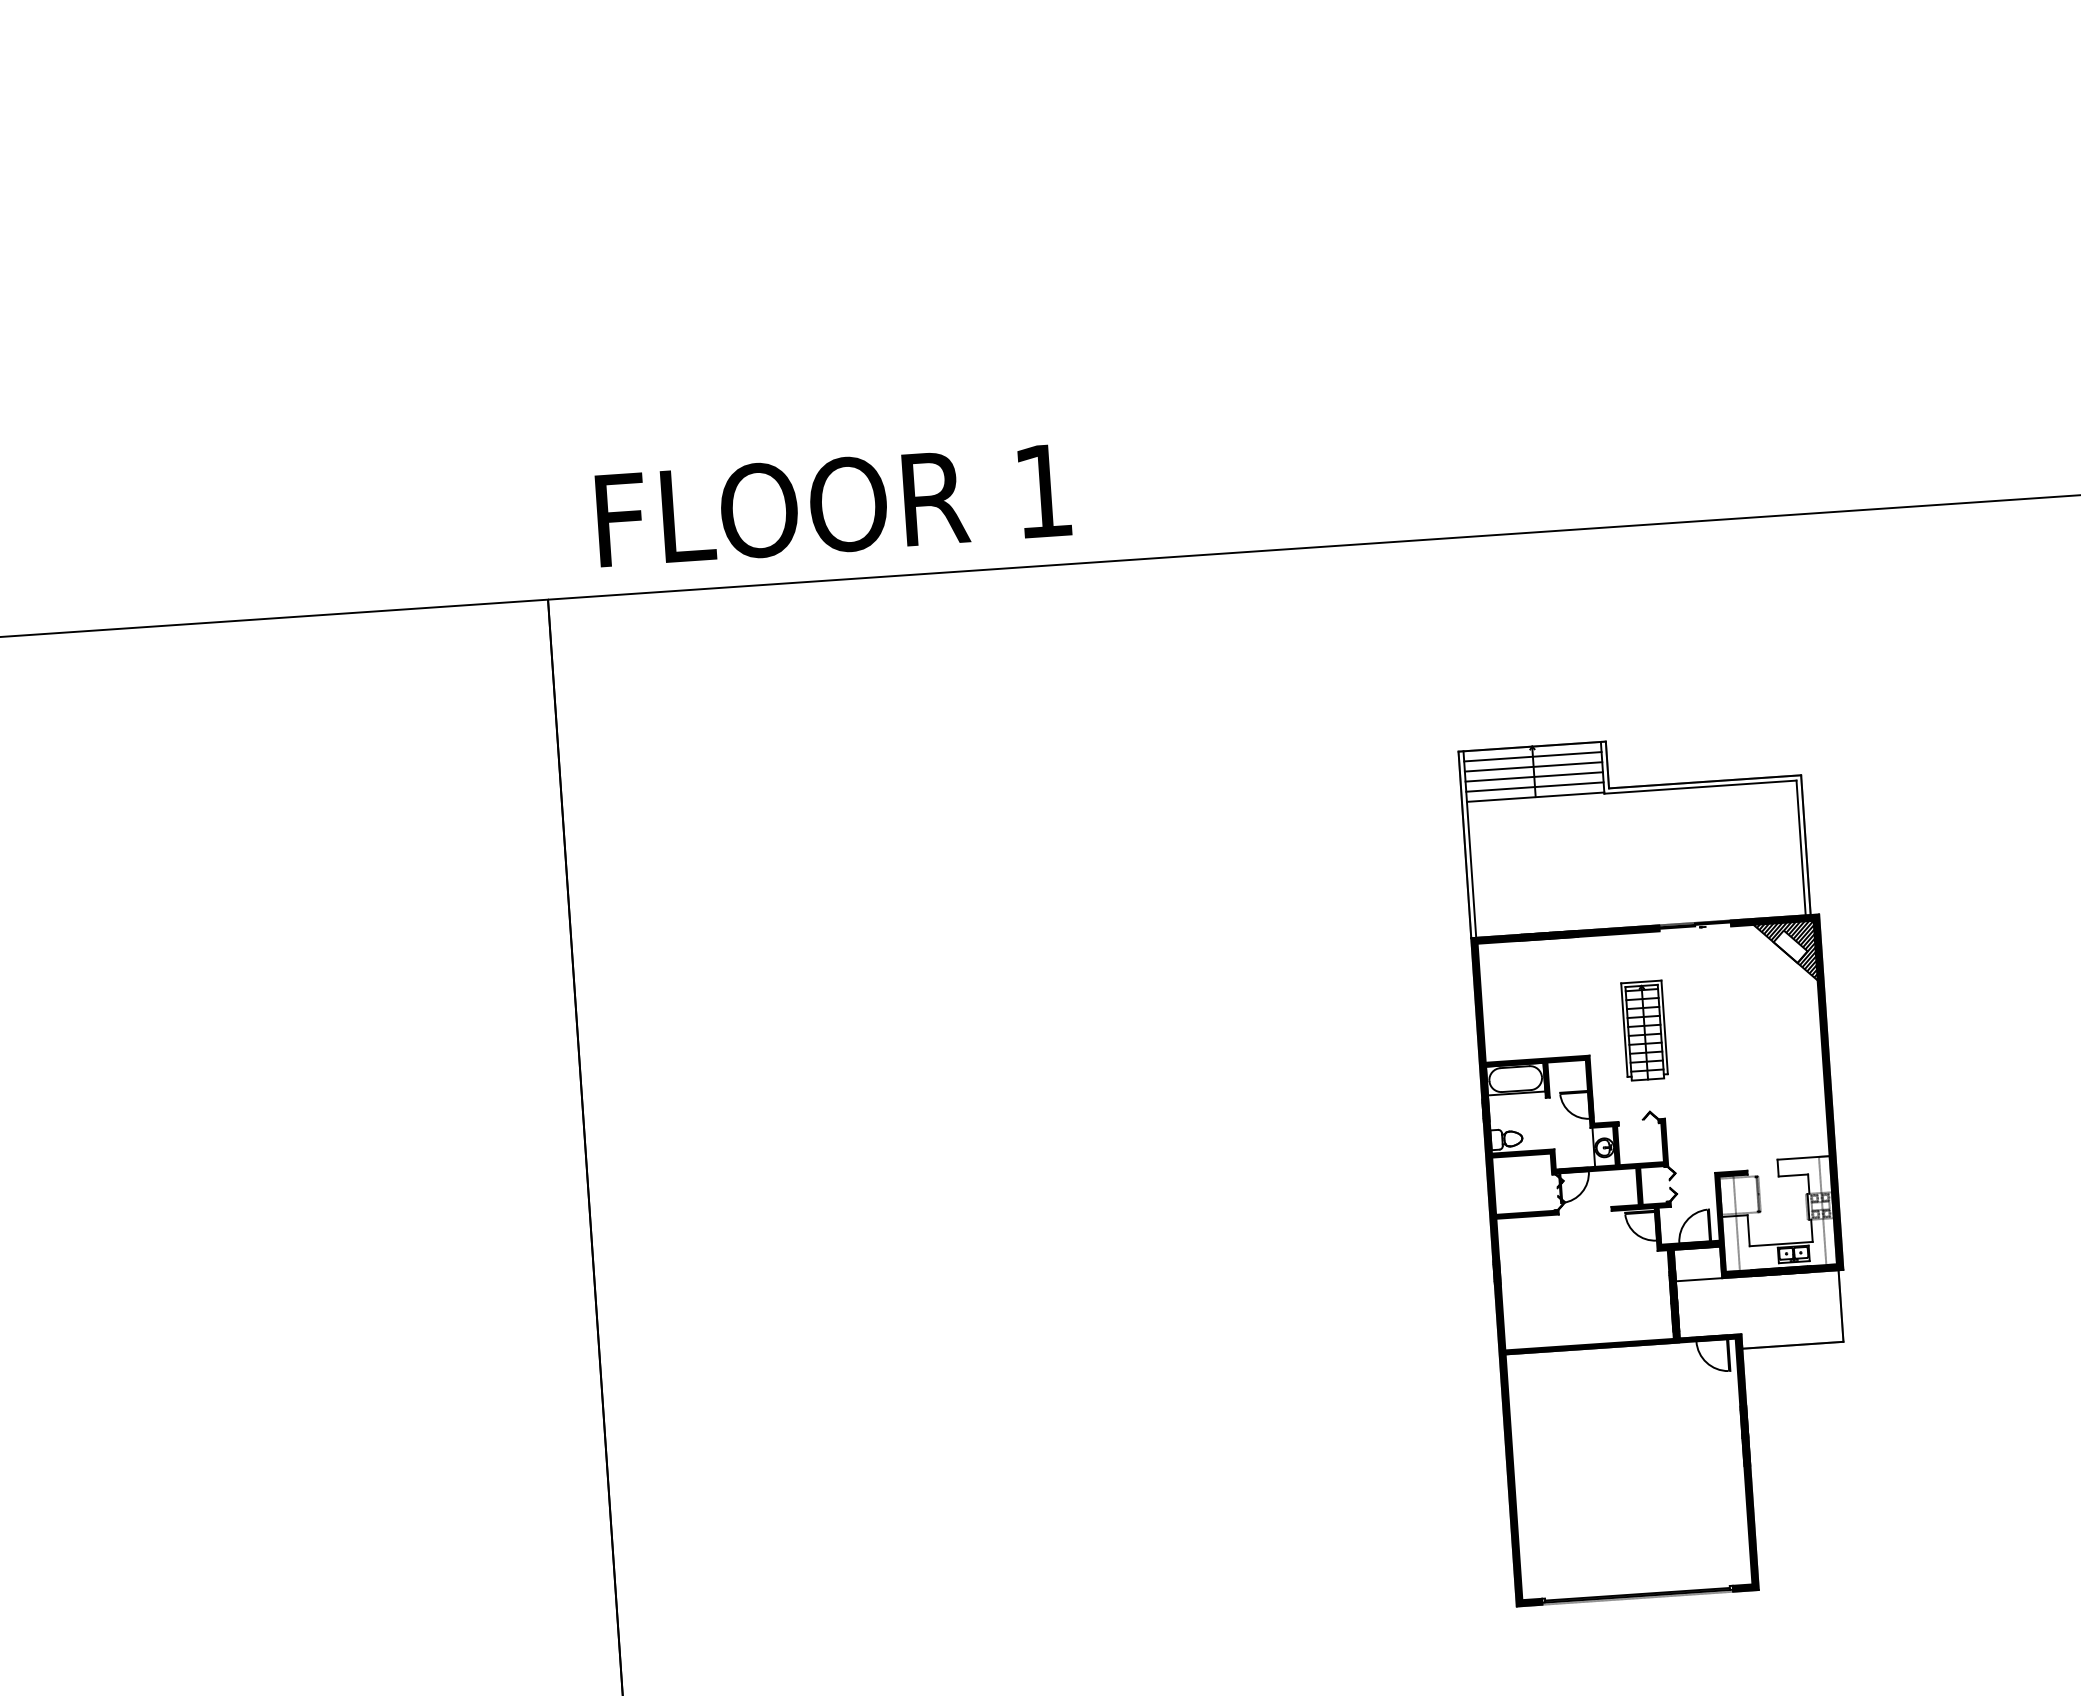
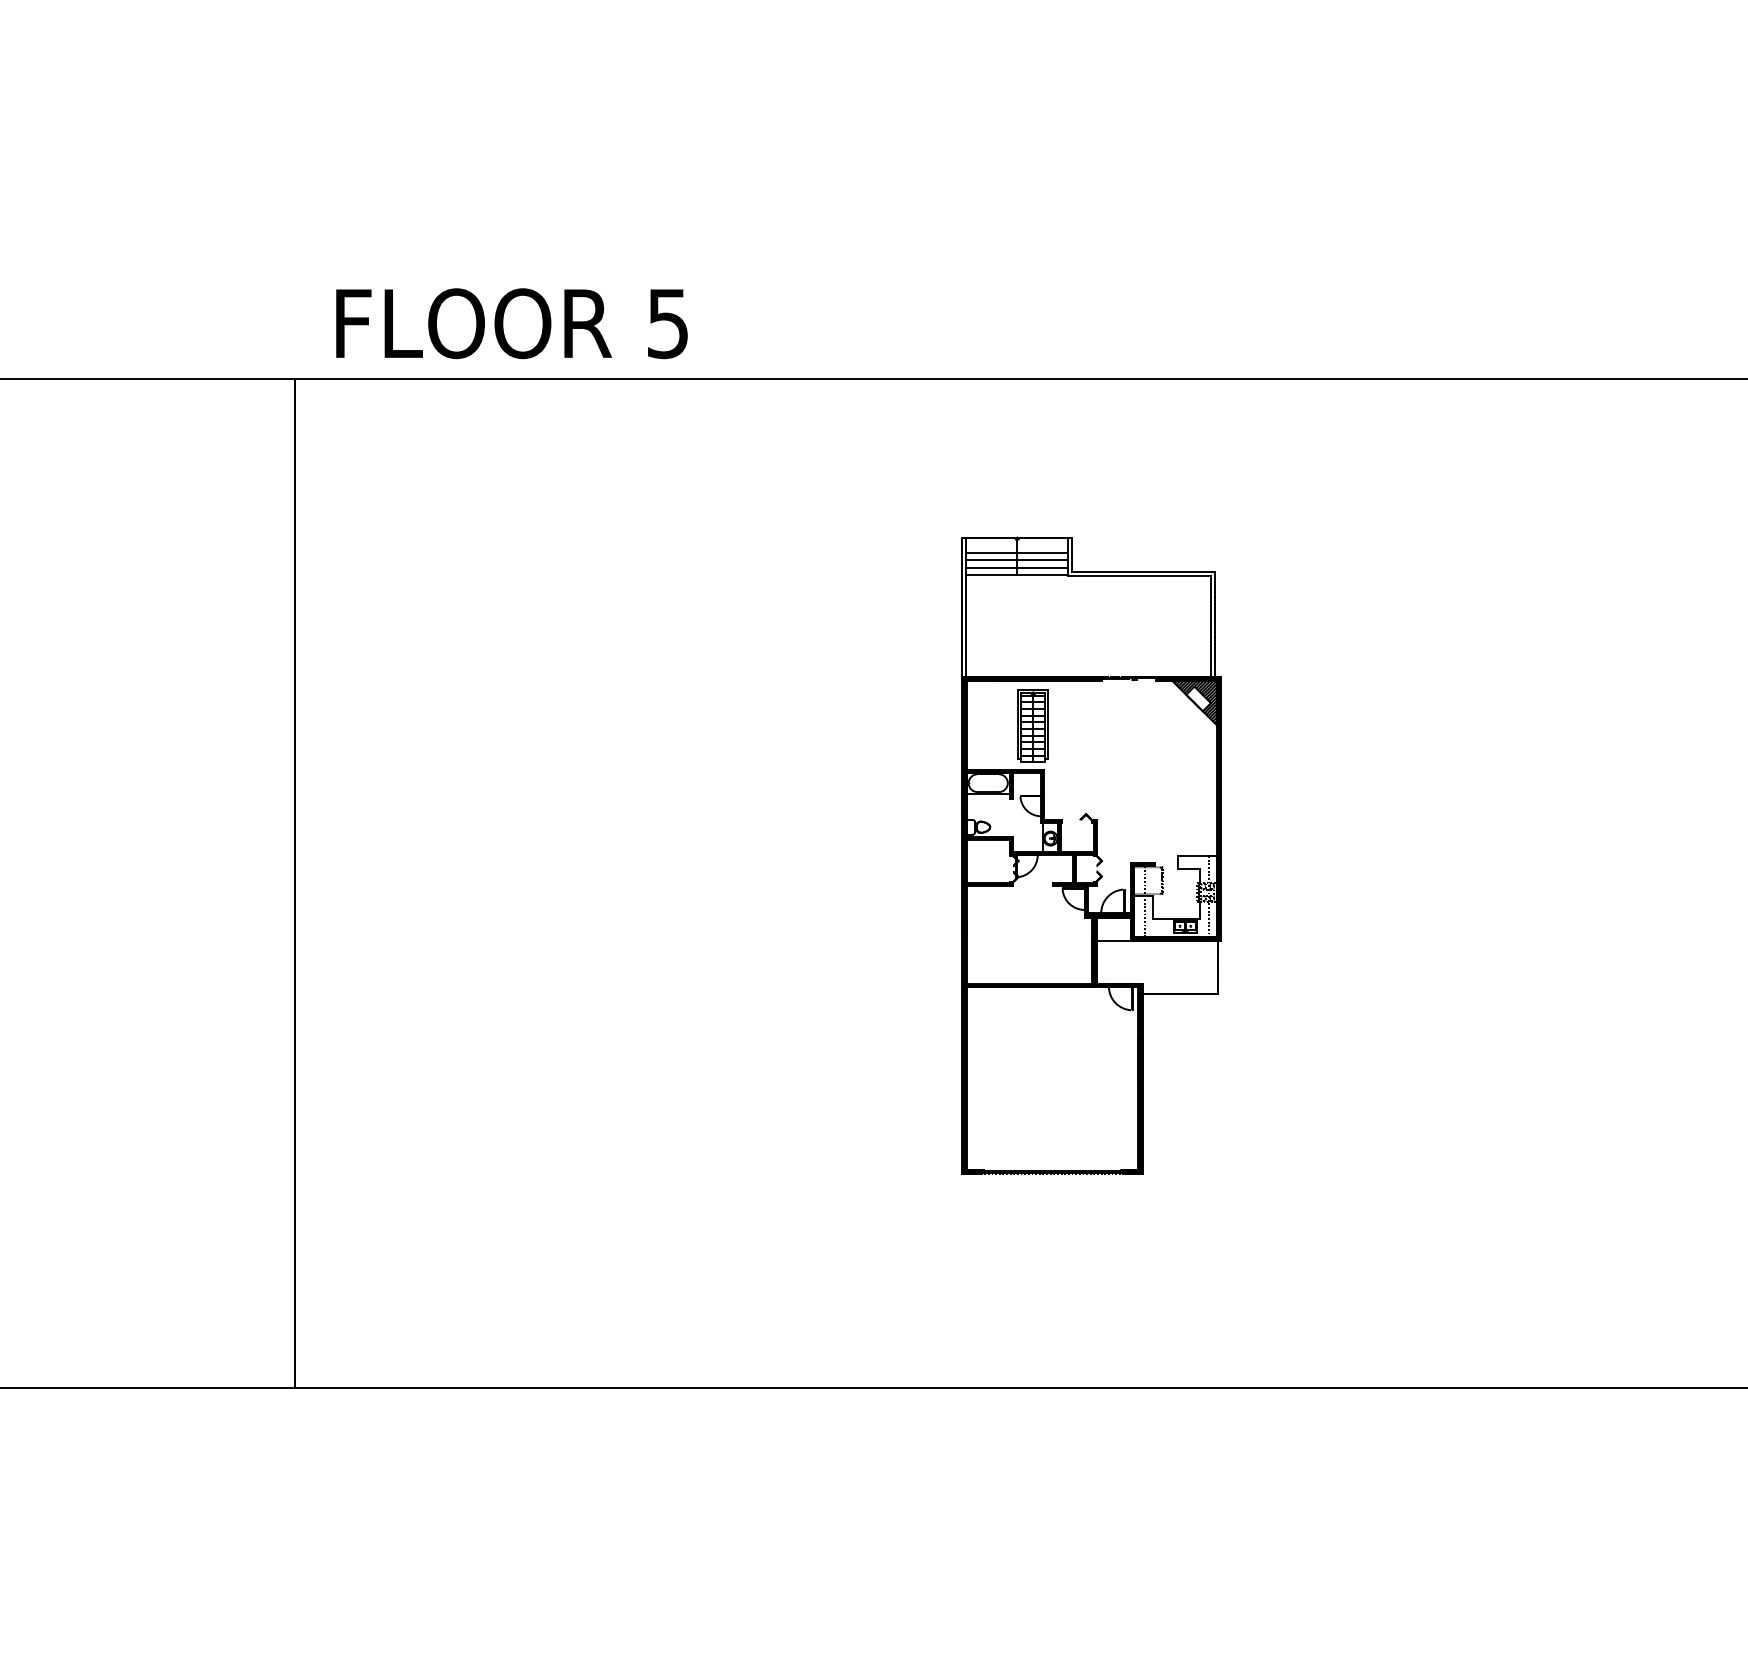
text: (1042, 492) -> (667, 324), 1 -> 5
line: (1533, 757) -> (1017, 545), removed
part: (1643, 1030) -> (1032, 725), moved

